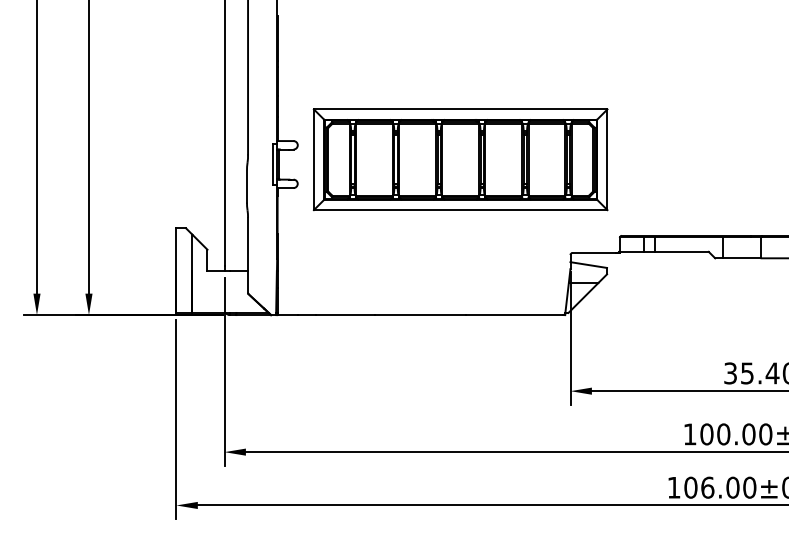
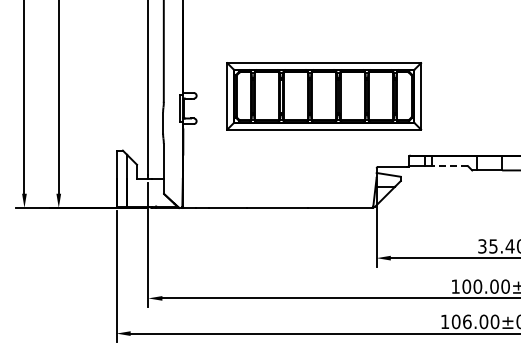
part: (461, 159) -> (324, 96), moved
line: (682, 252) -> (450, 166), solid -> dashed

